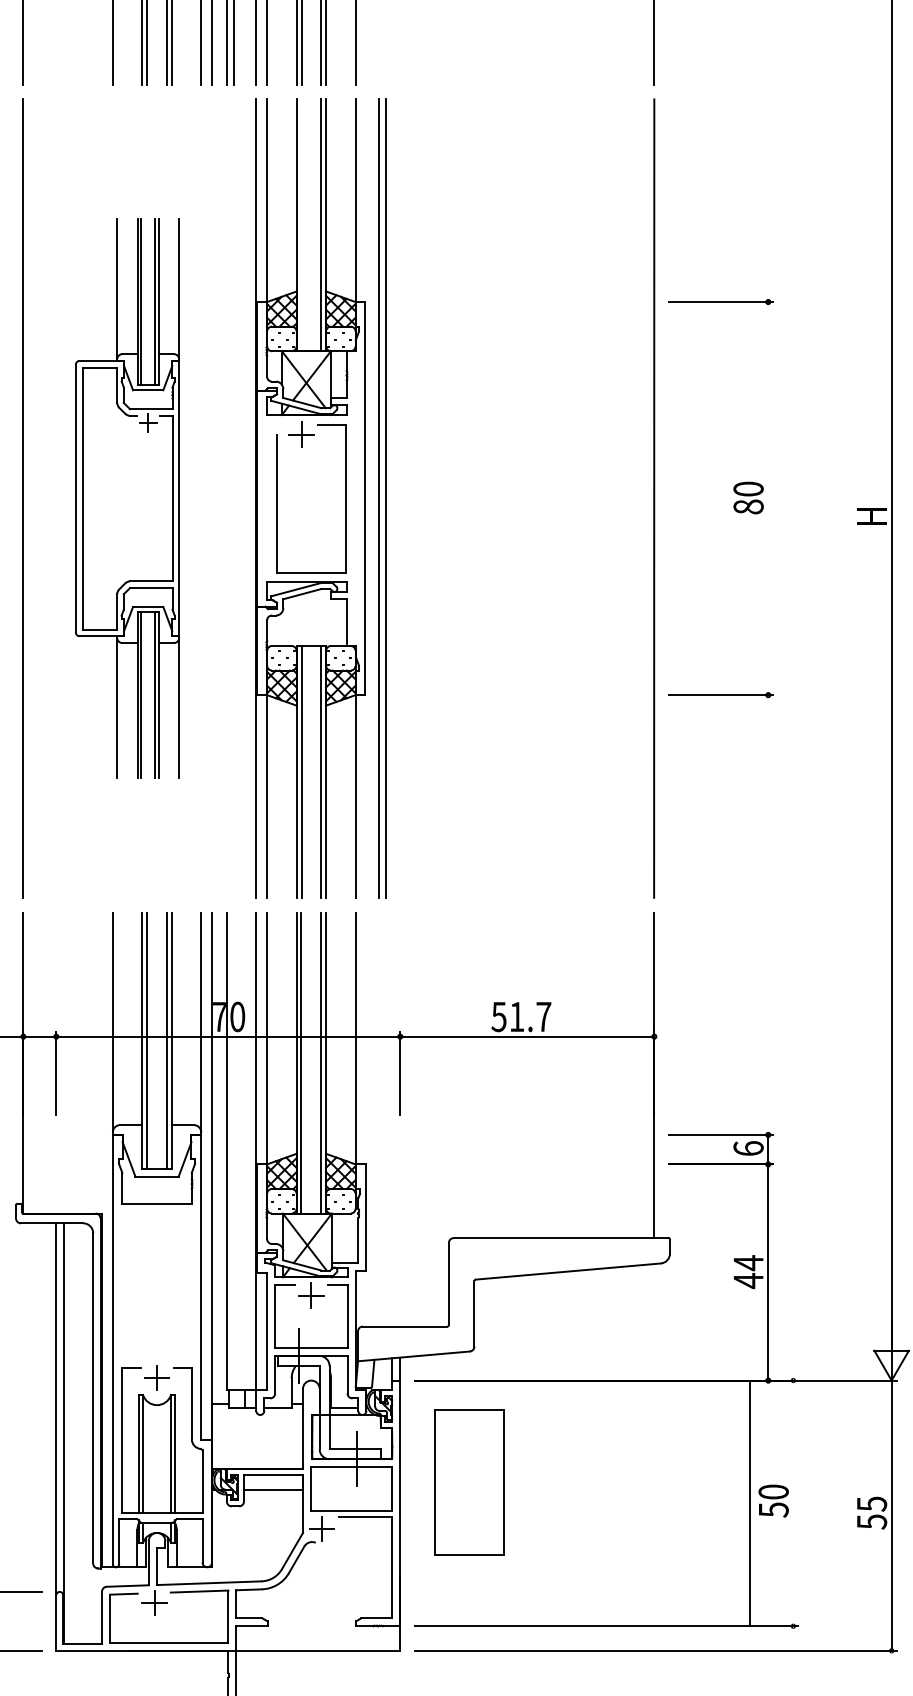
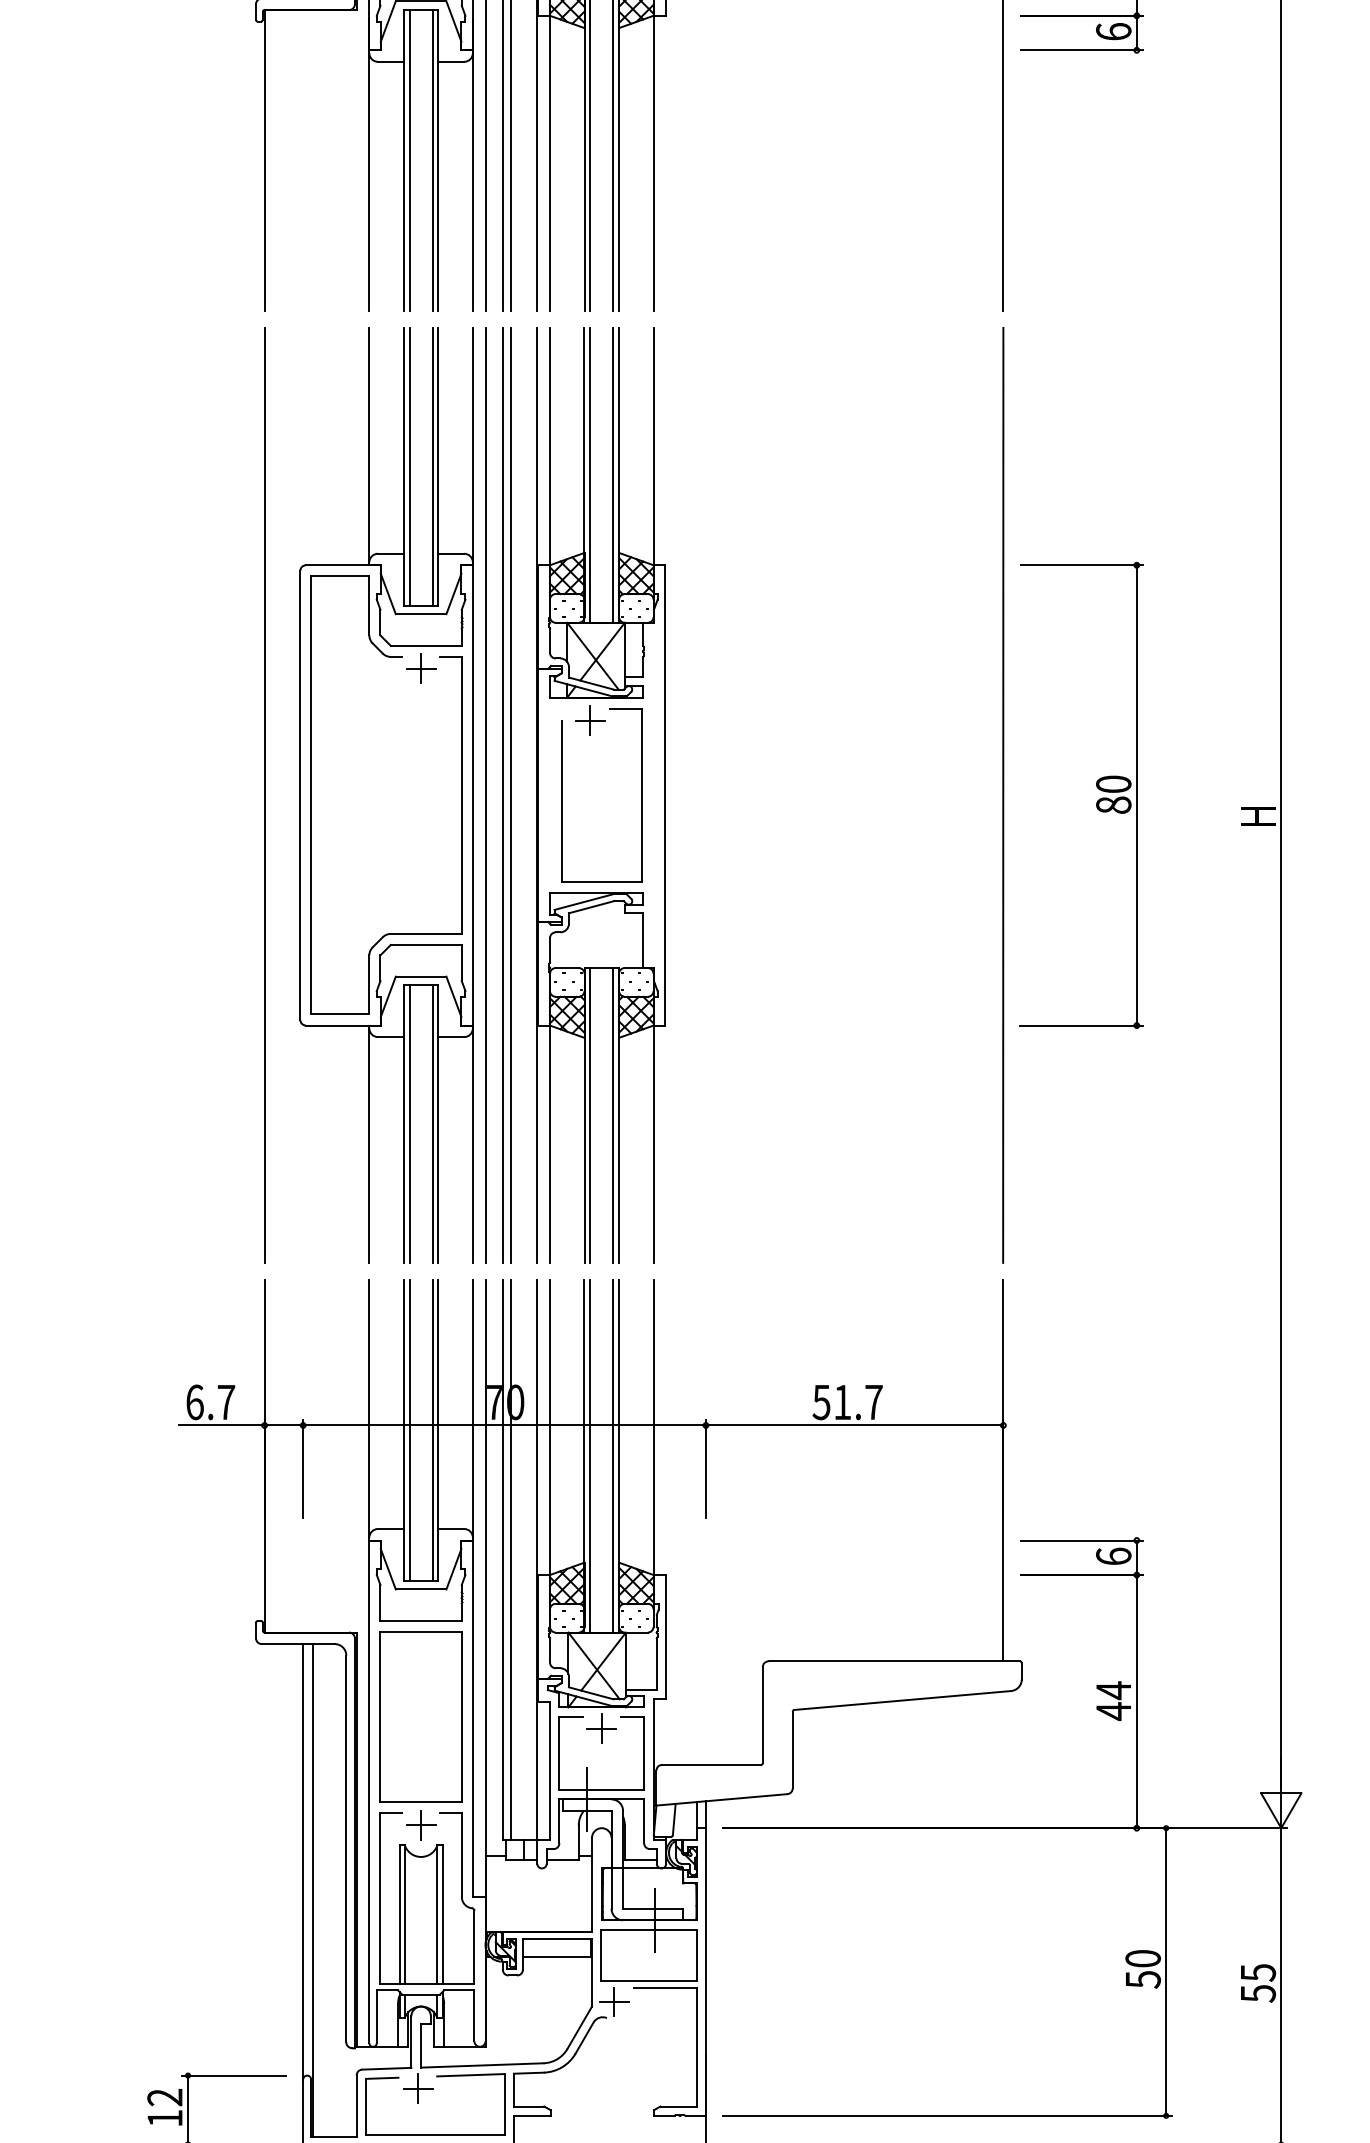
line: (301, 224) -> (590, 474), added
line: (212, 497) -> (485, 794), added
part: (127, 498) -> (386, 795), size x1.43
part: (381, 498) -> (506, 795), moved
line: (768, 498) -> (1136, 795), added
line: (234, 1151) -> (511, 1559), added
part: (469, 1481) -> (420, 1716), moved
line: (750, 1502) -> (1166, 1971), moved

